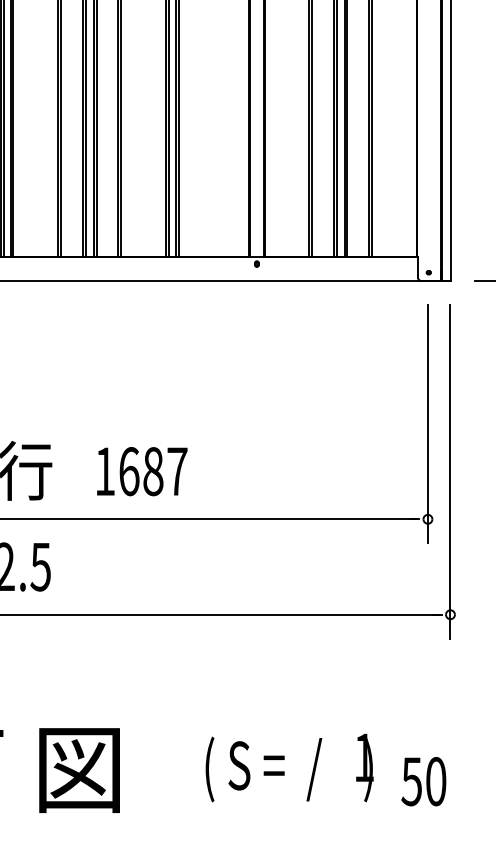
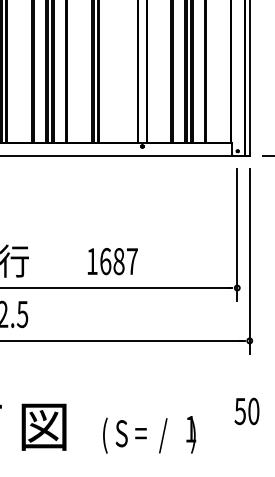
text: (141, 471) -> (112, 261), moved
text: (289, 767) -> (149, 434), moved
text: (422, 781) -> (246, 411), moved

